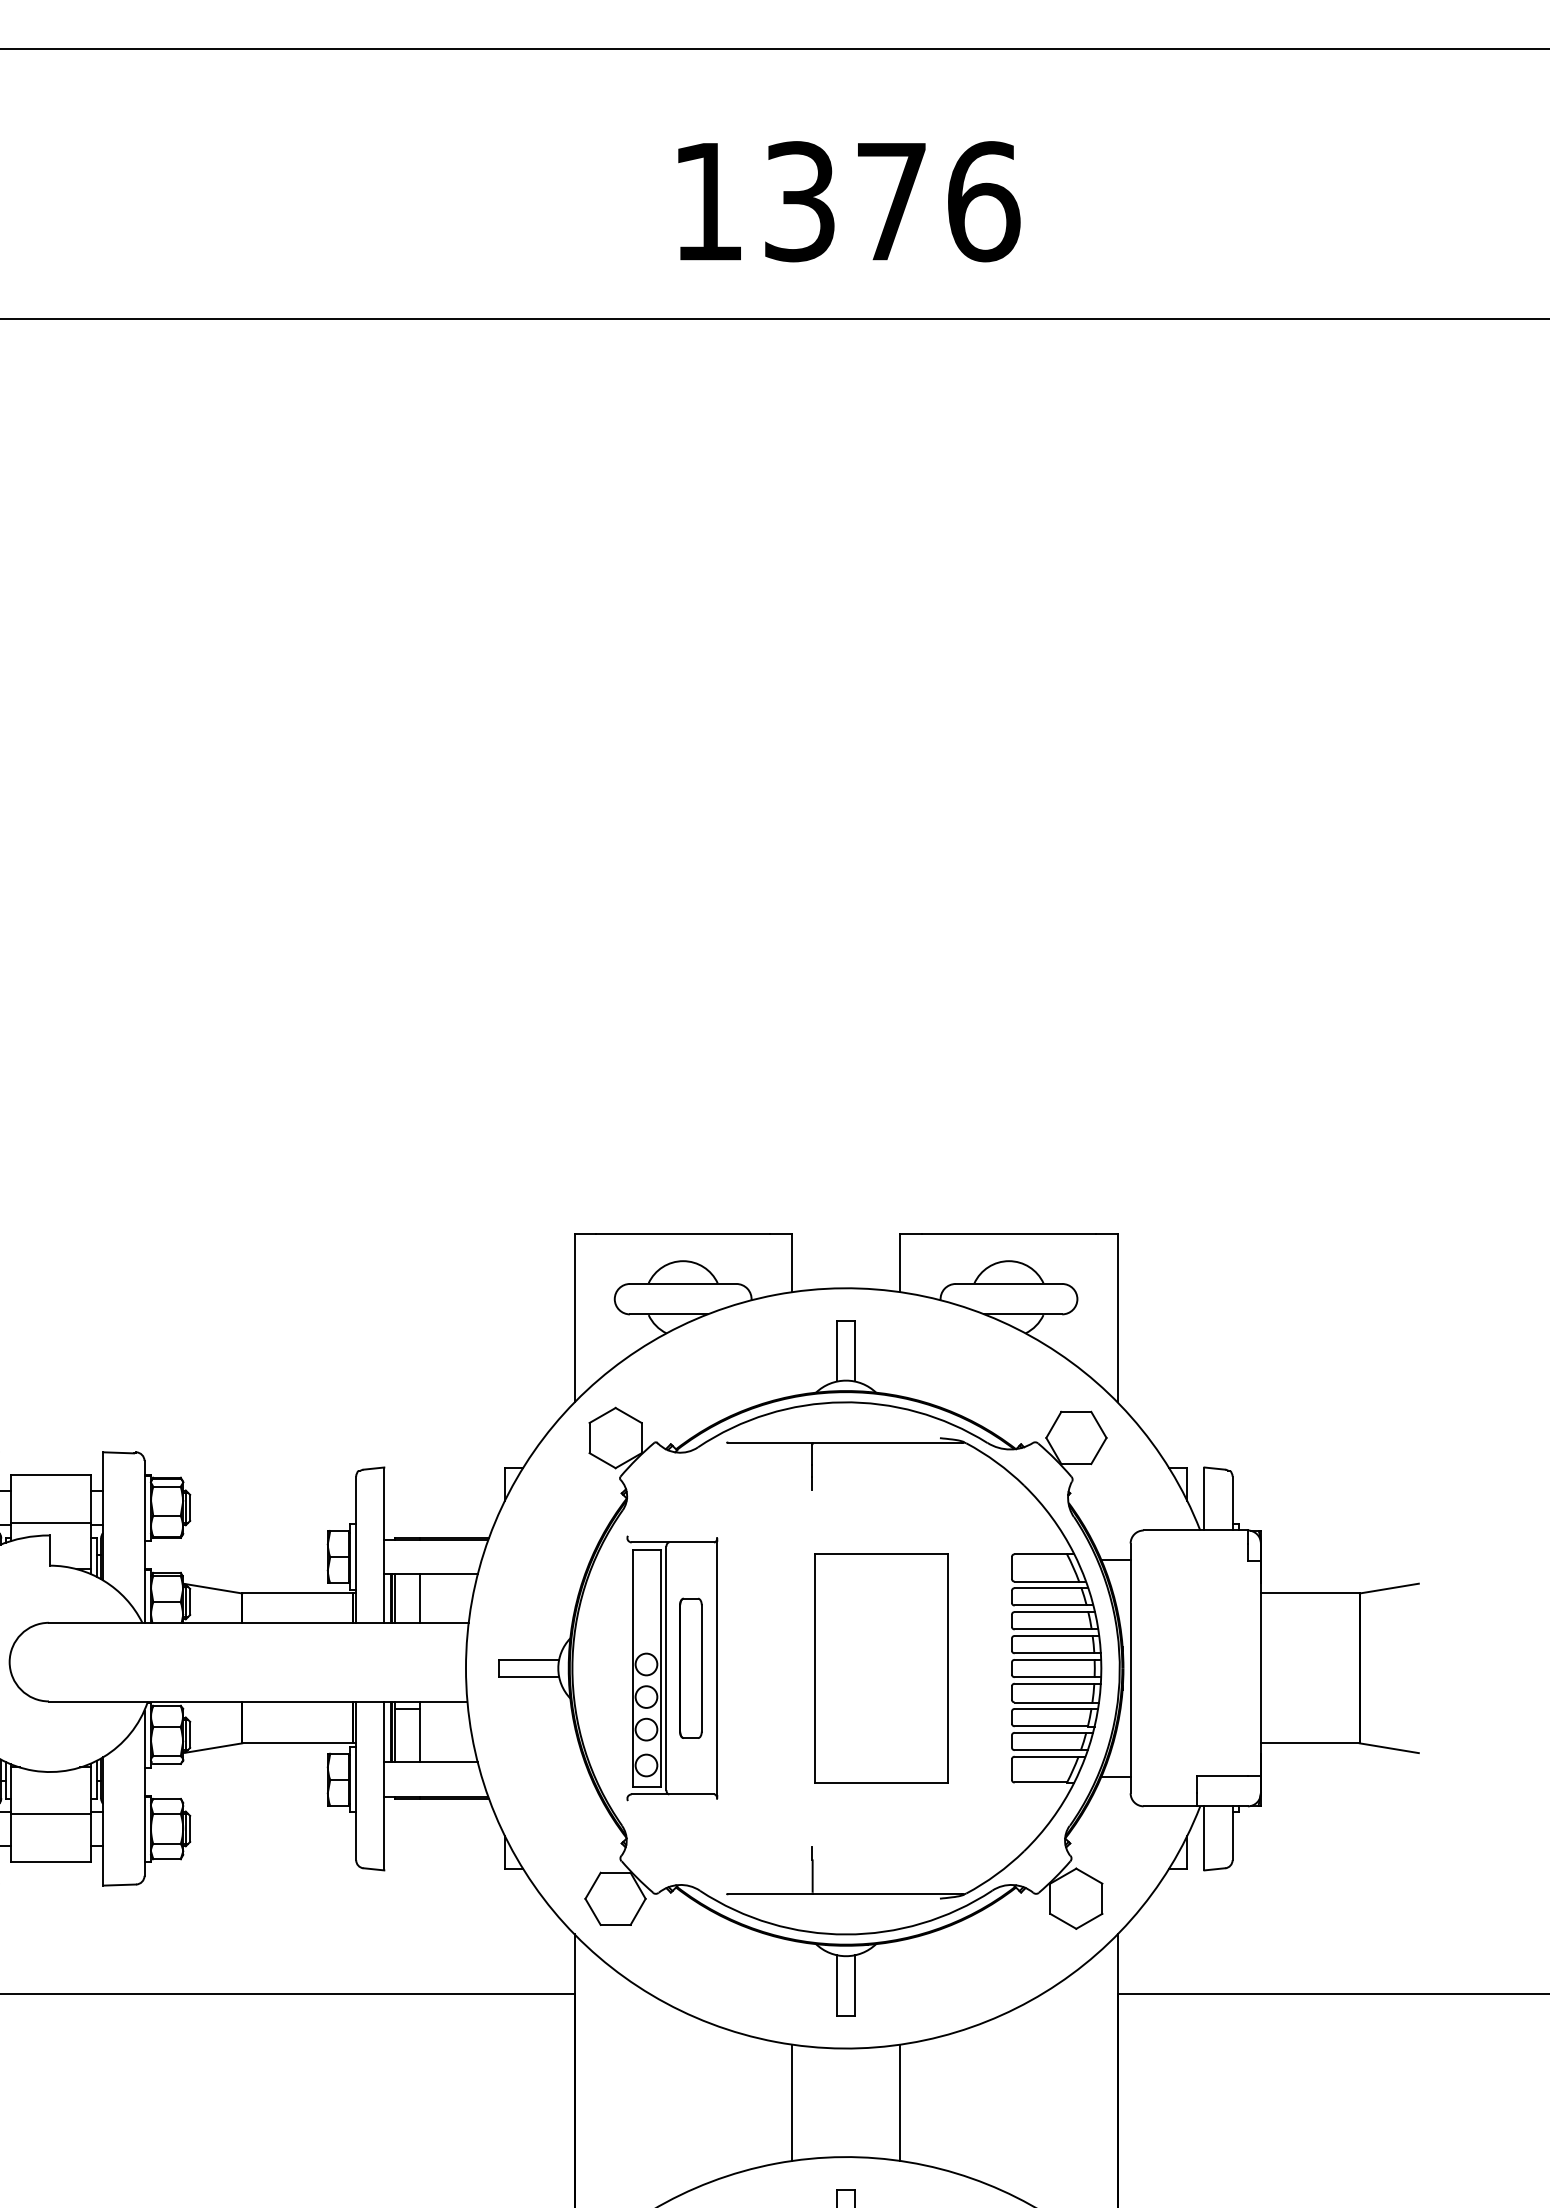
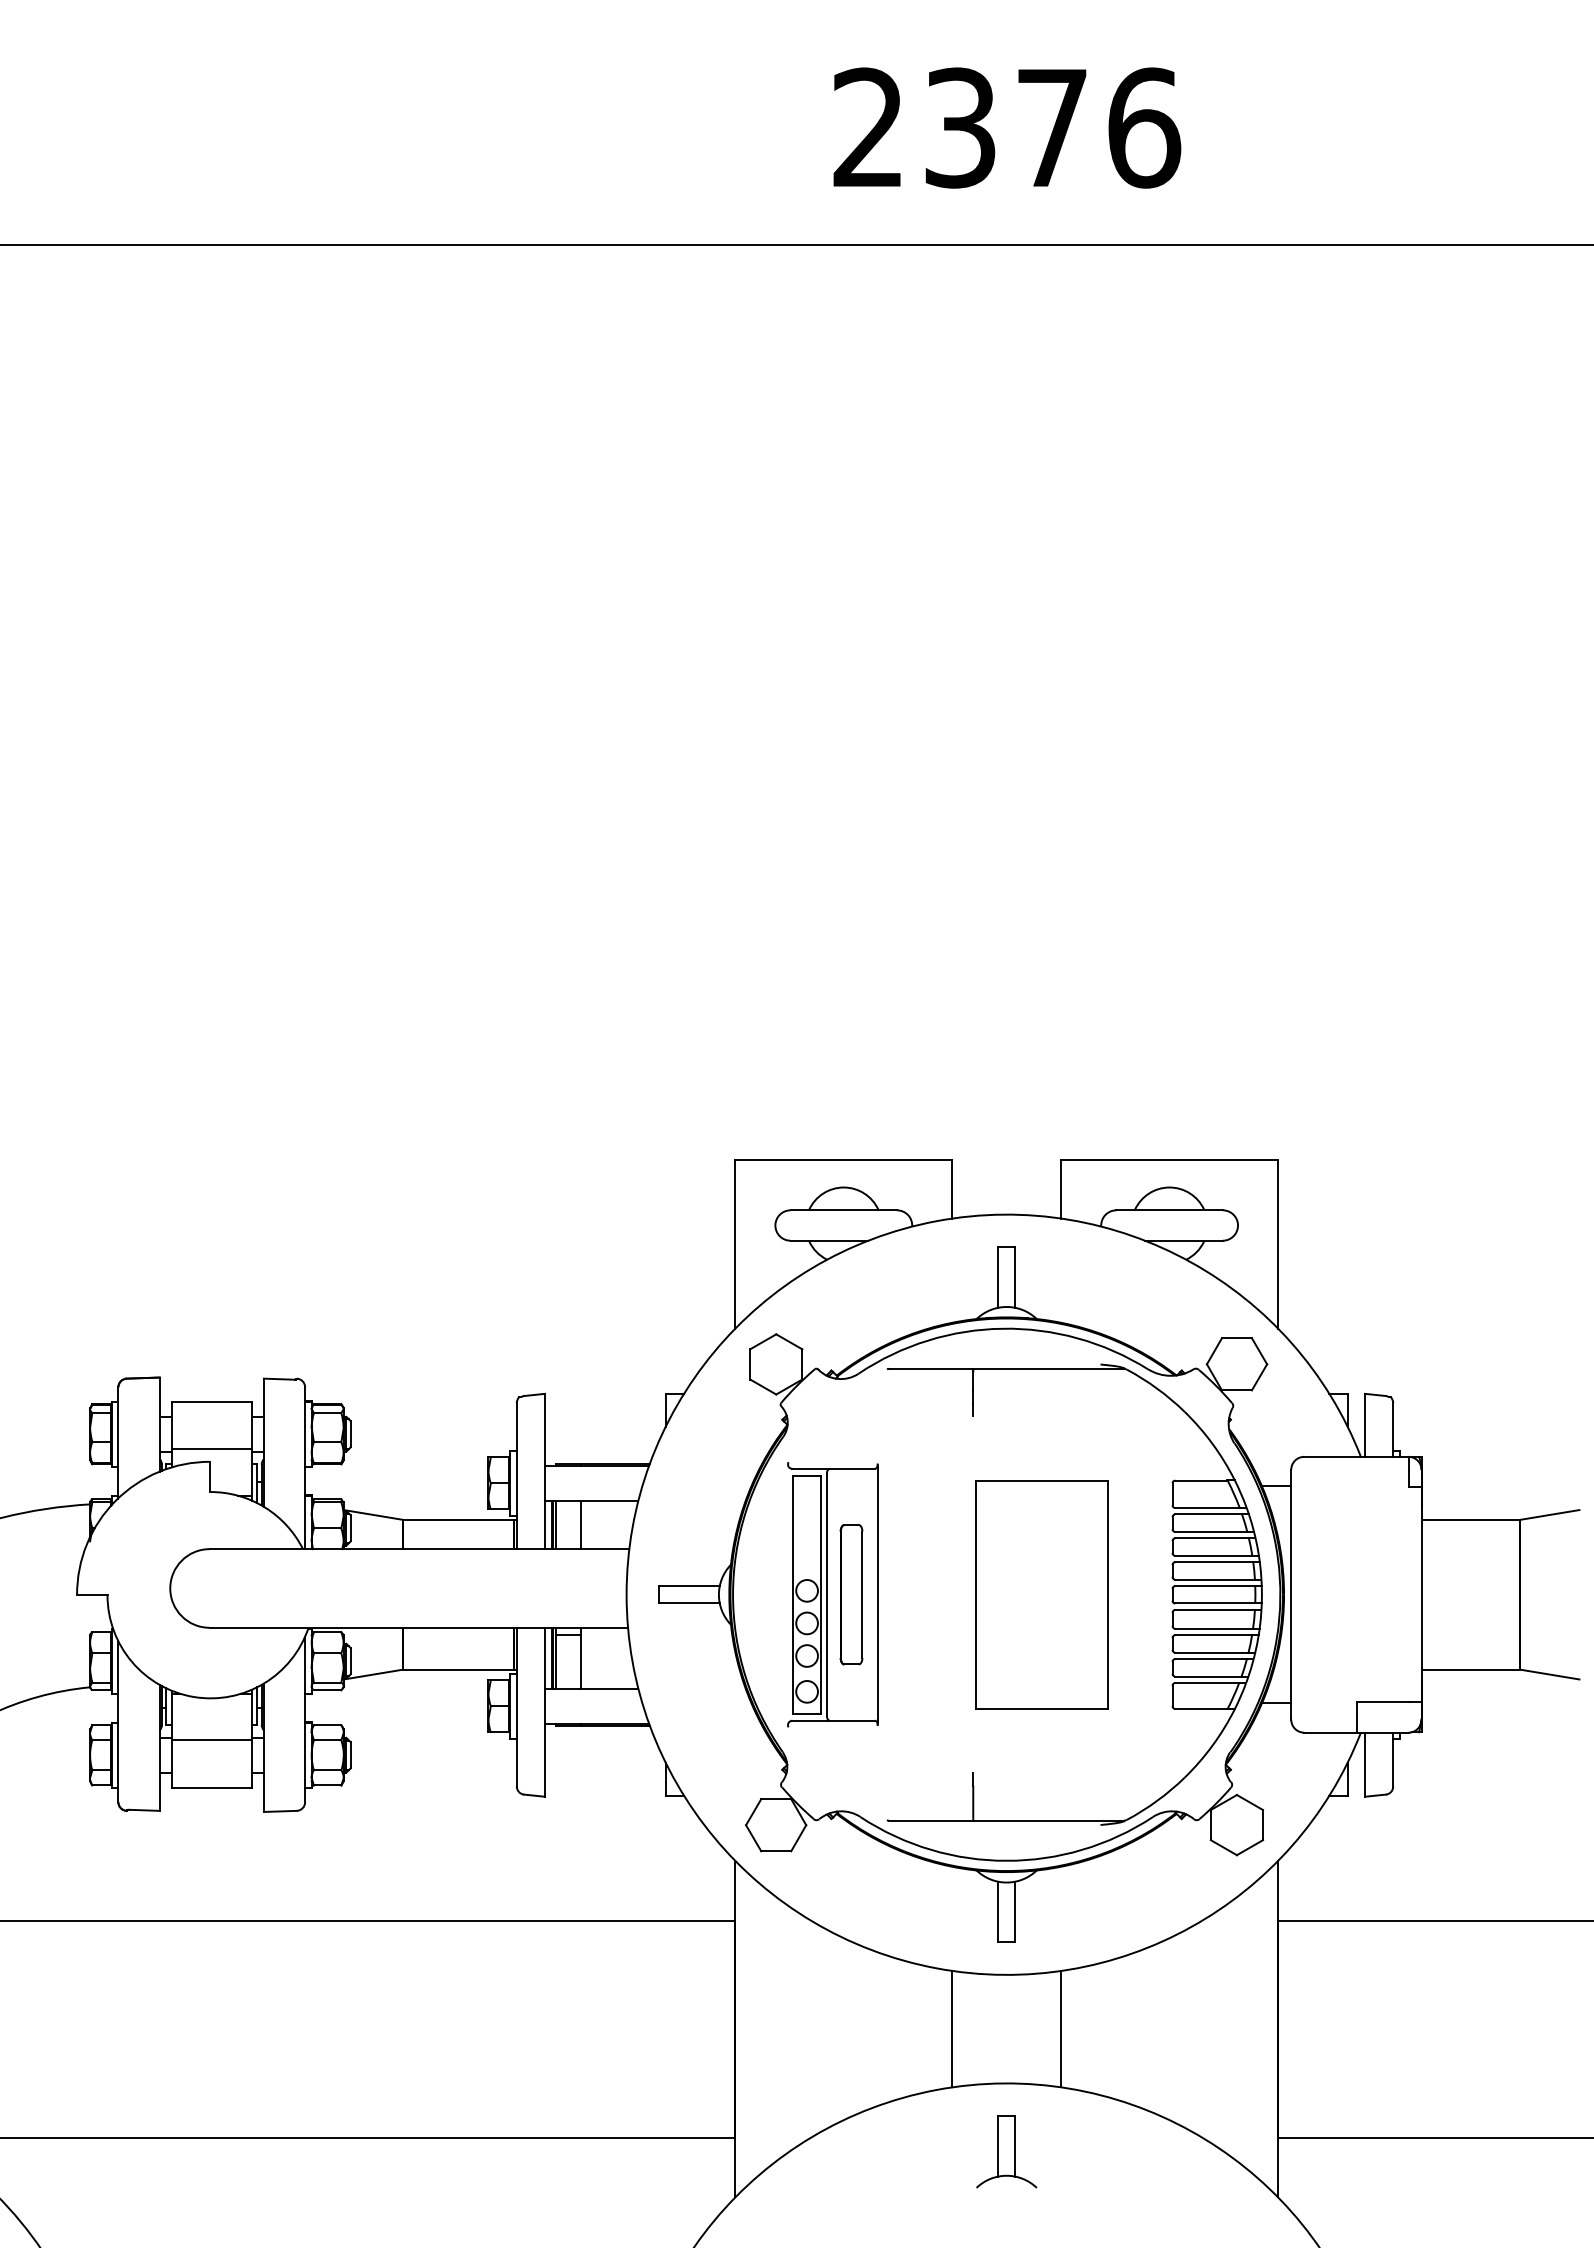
text: (706, 200) -> (867, 126), 1376 -> 2376

